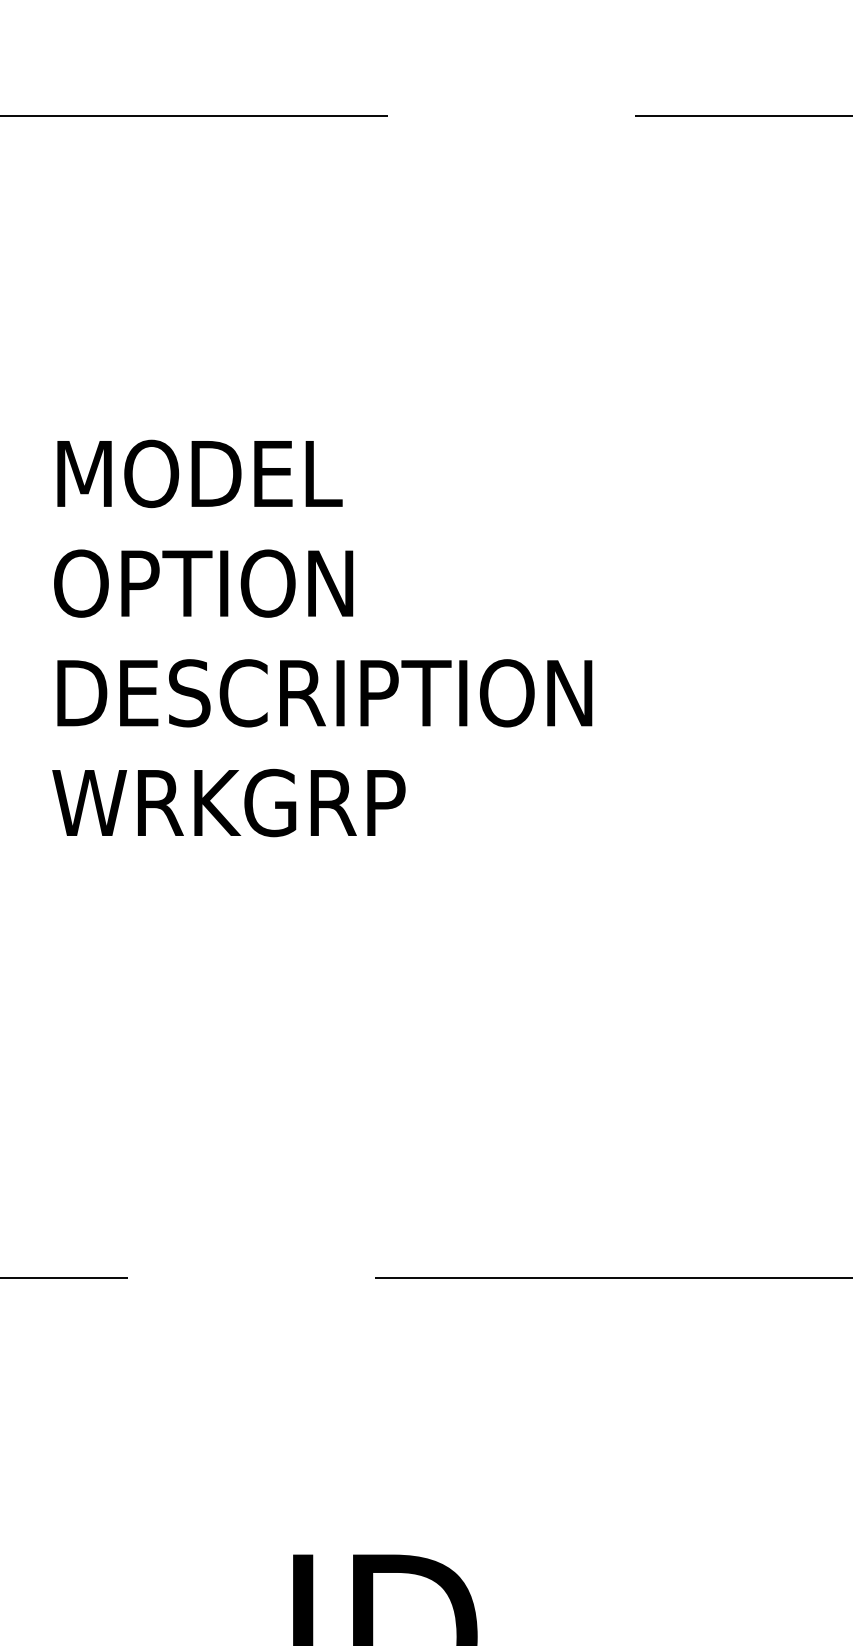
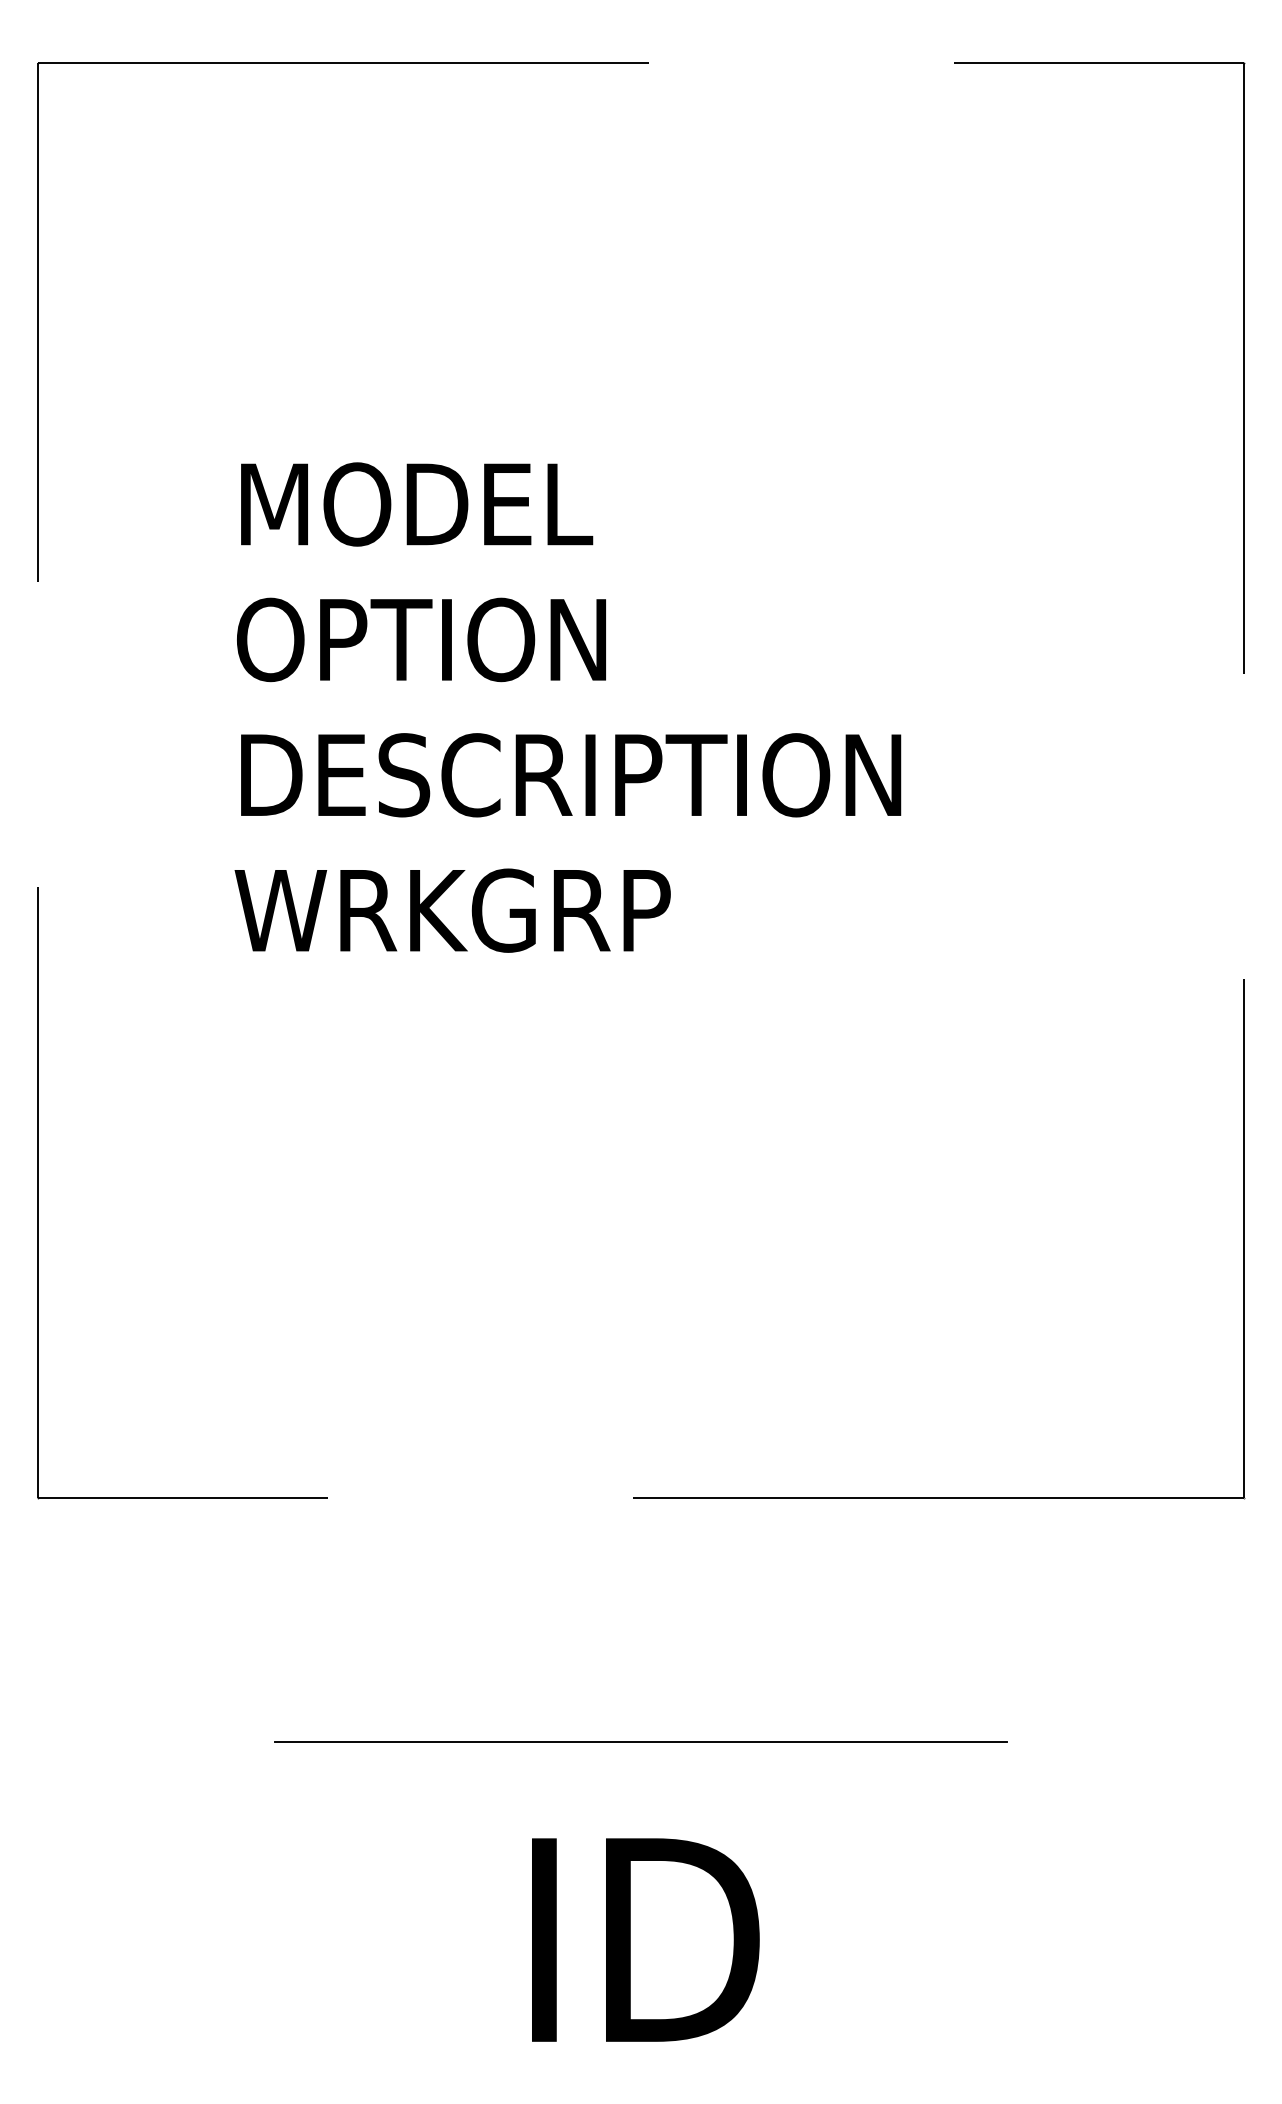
line: (381, 1476) -> (640, 1741), added

